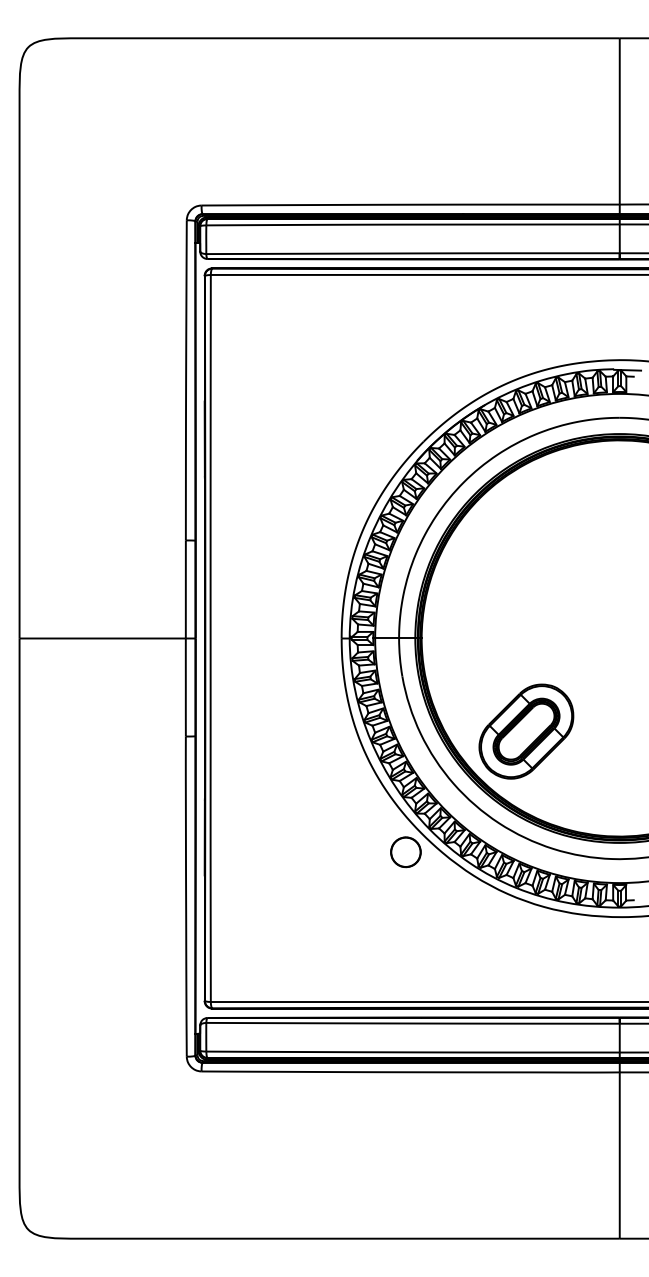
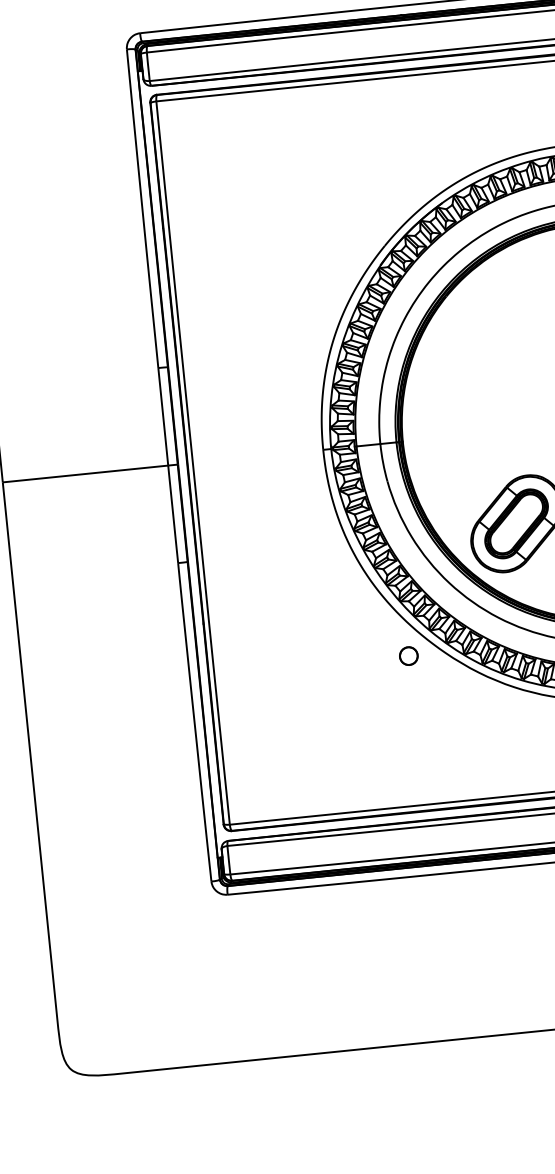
part: (405, 852) -> (408, 656), size x0.6

